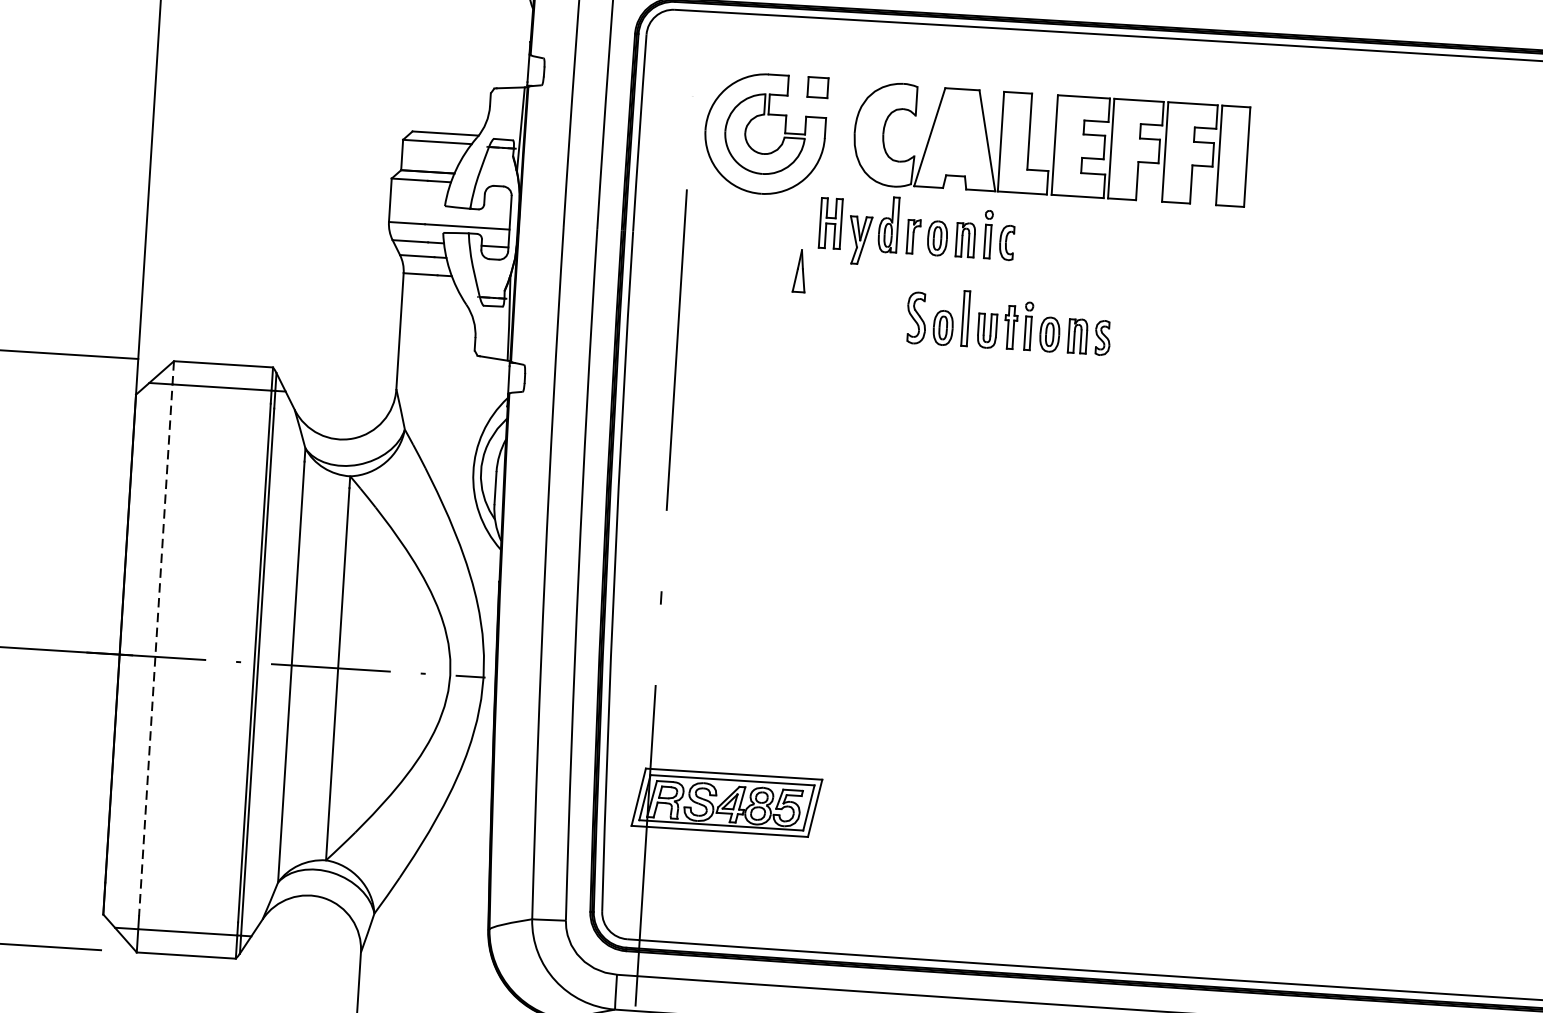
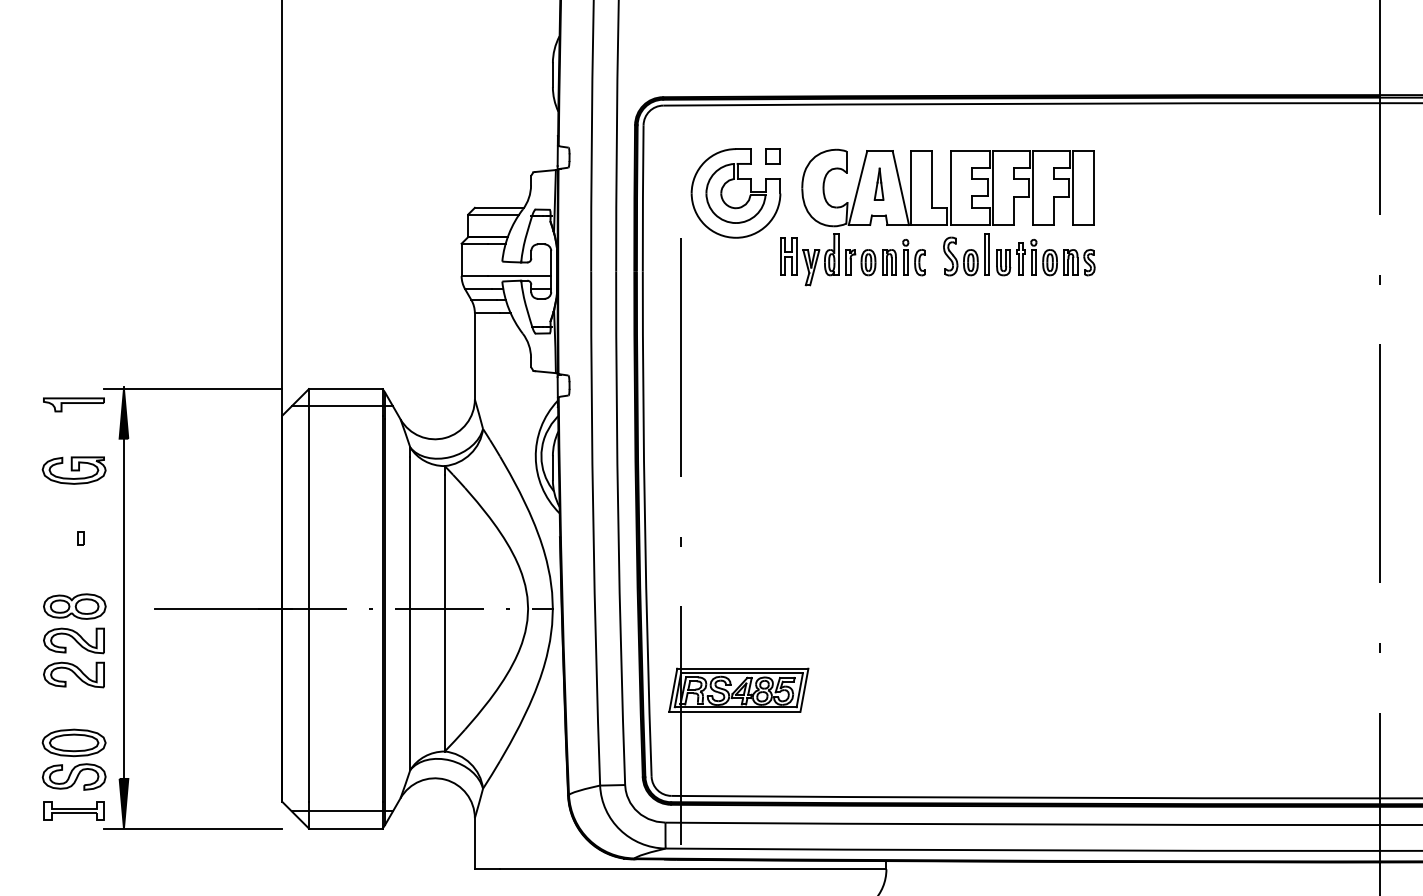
part: (799, 270) -> (878, 183), moved
part: (1009, 321) -> (1019, 254), moved
line: (155, 638) -> (308, 595), dashed -> solid

